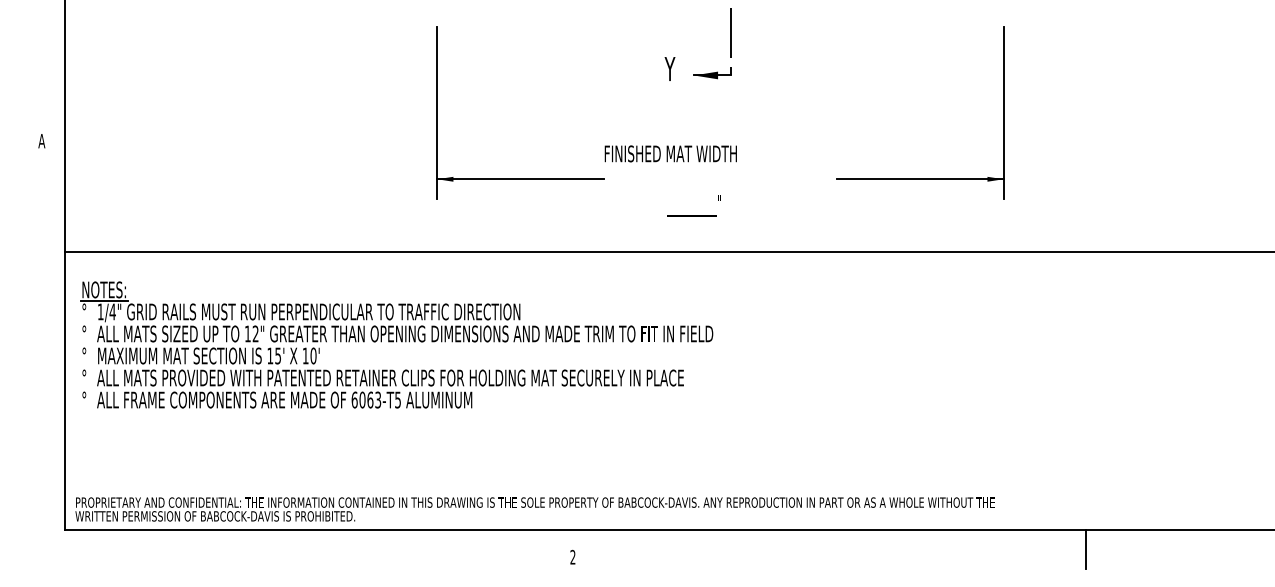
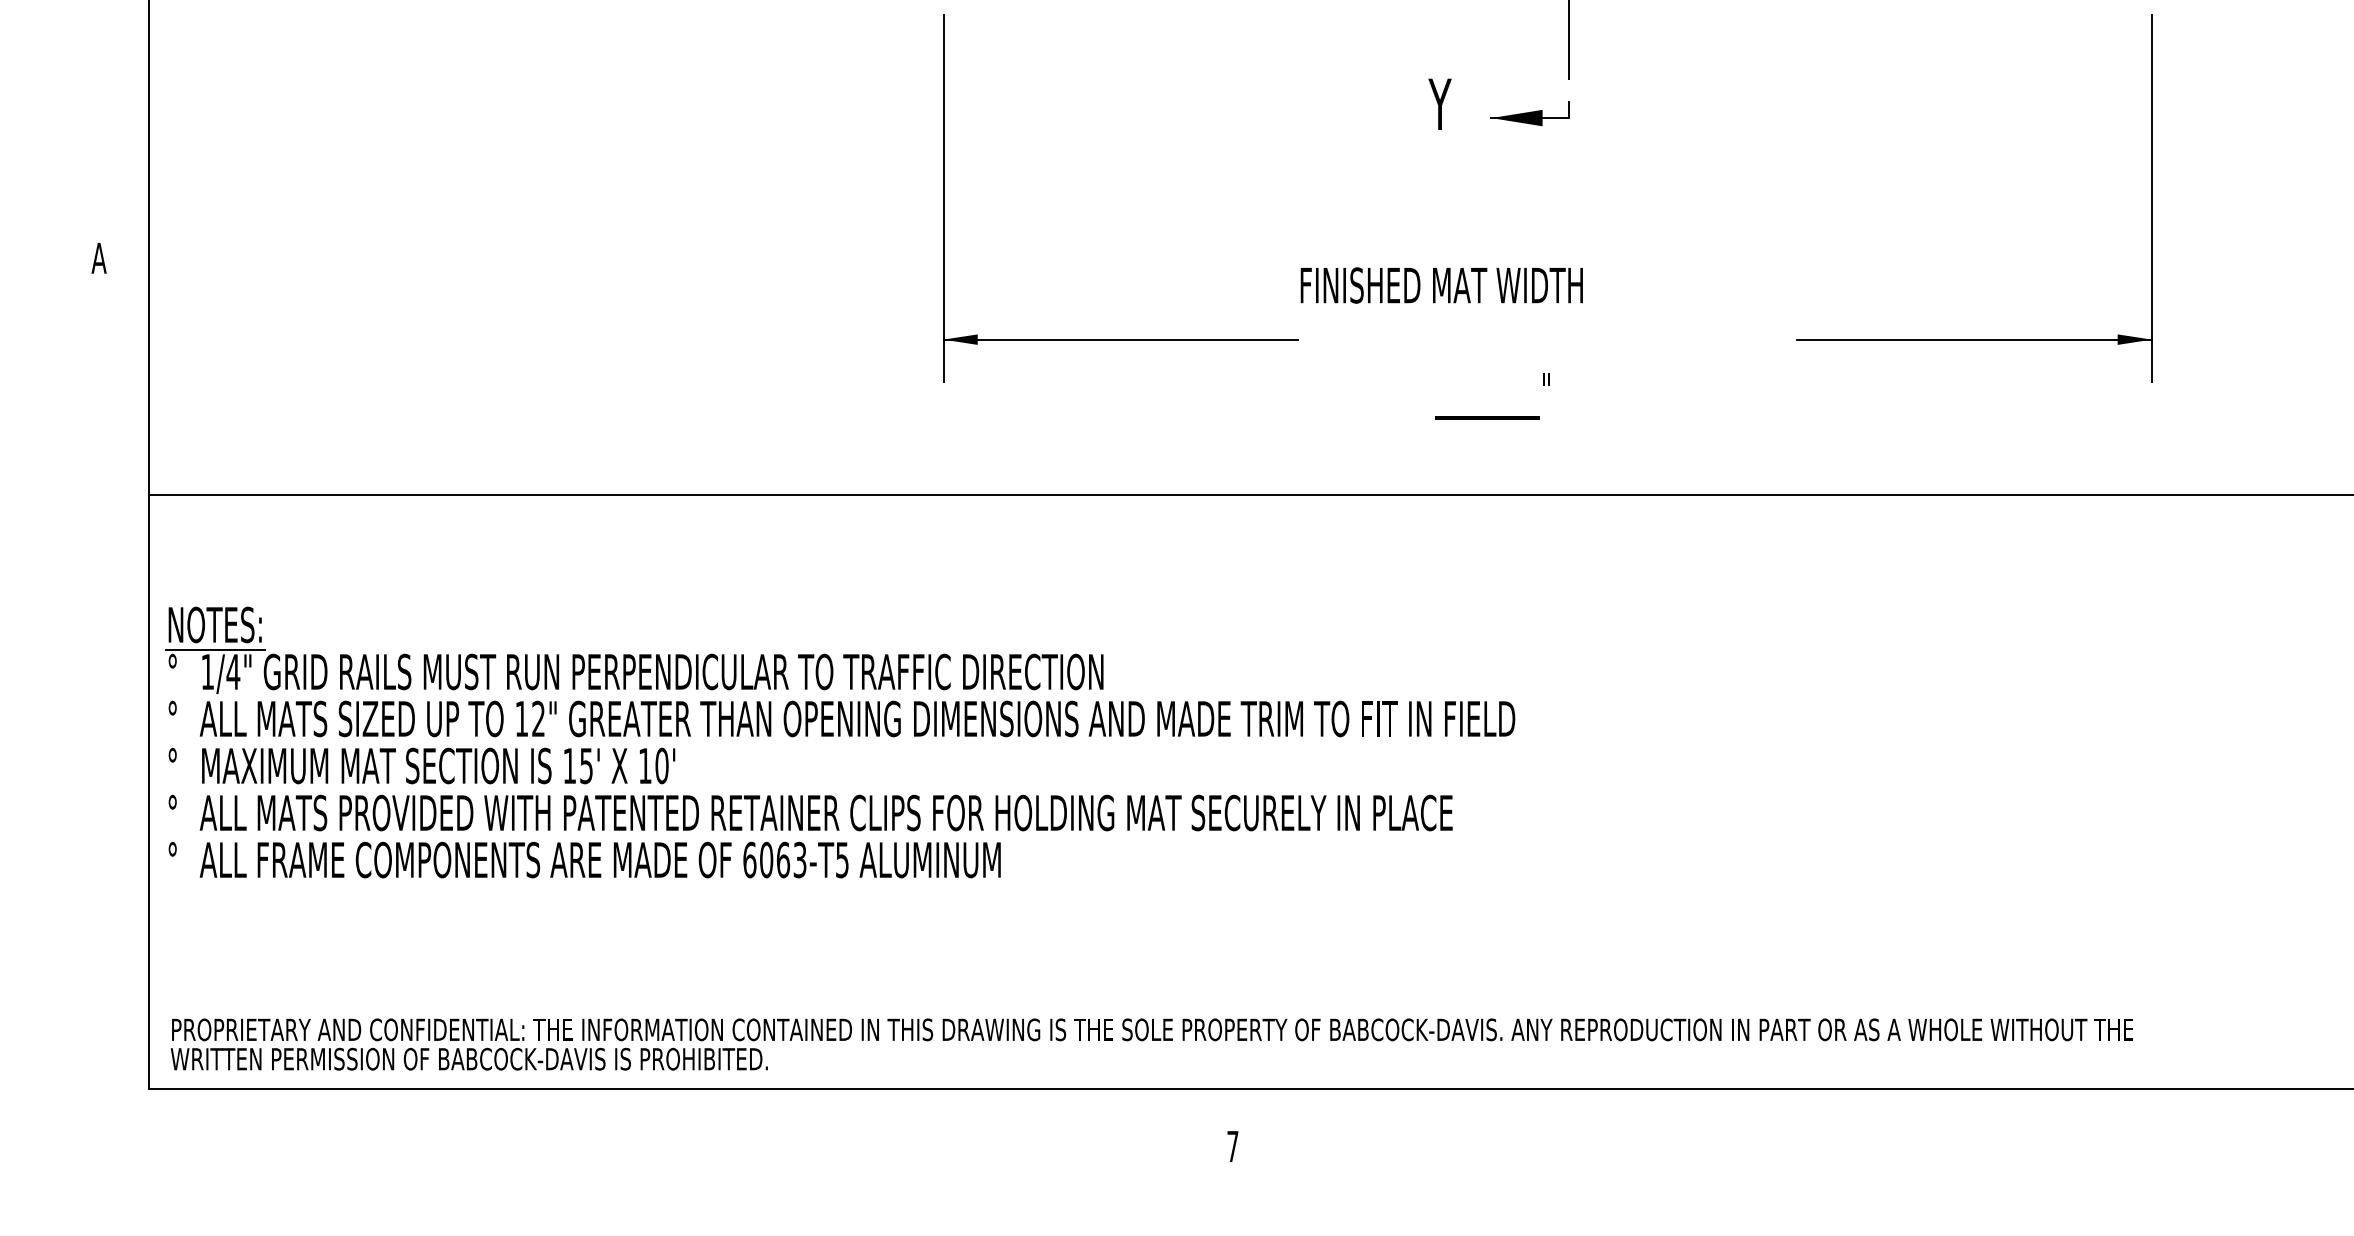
part: (396, 344) -> (839, 741), moved
line: (1086, 549) -> (2329, 1129), removed
text: (572, 556) -> (1231, 1144), 2 -> 7

